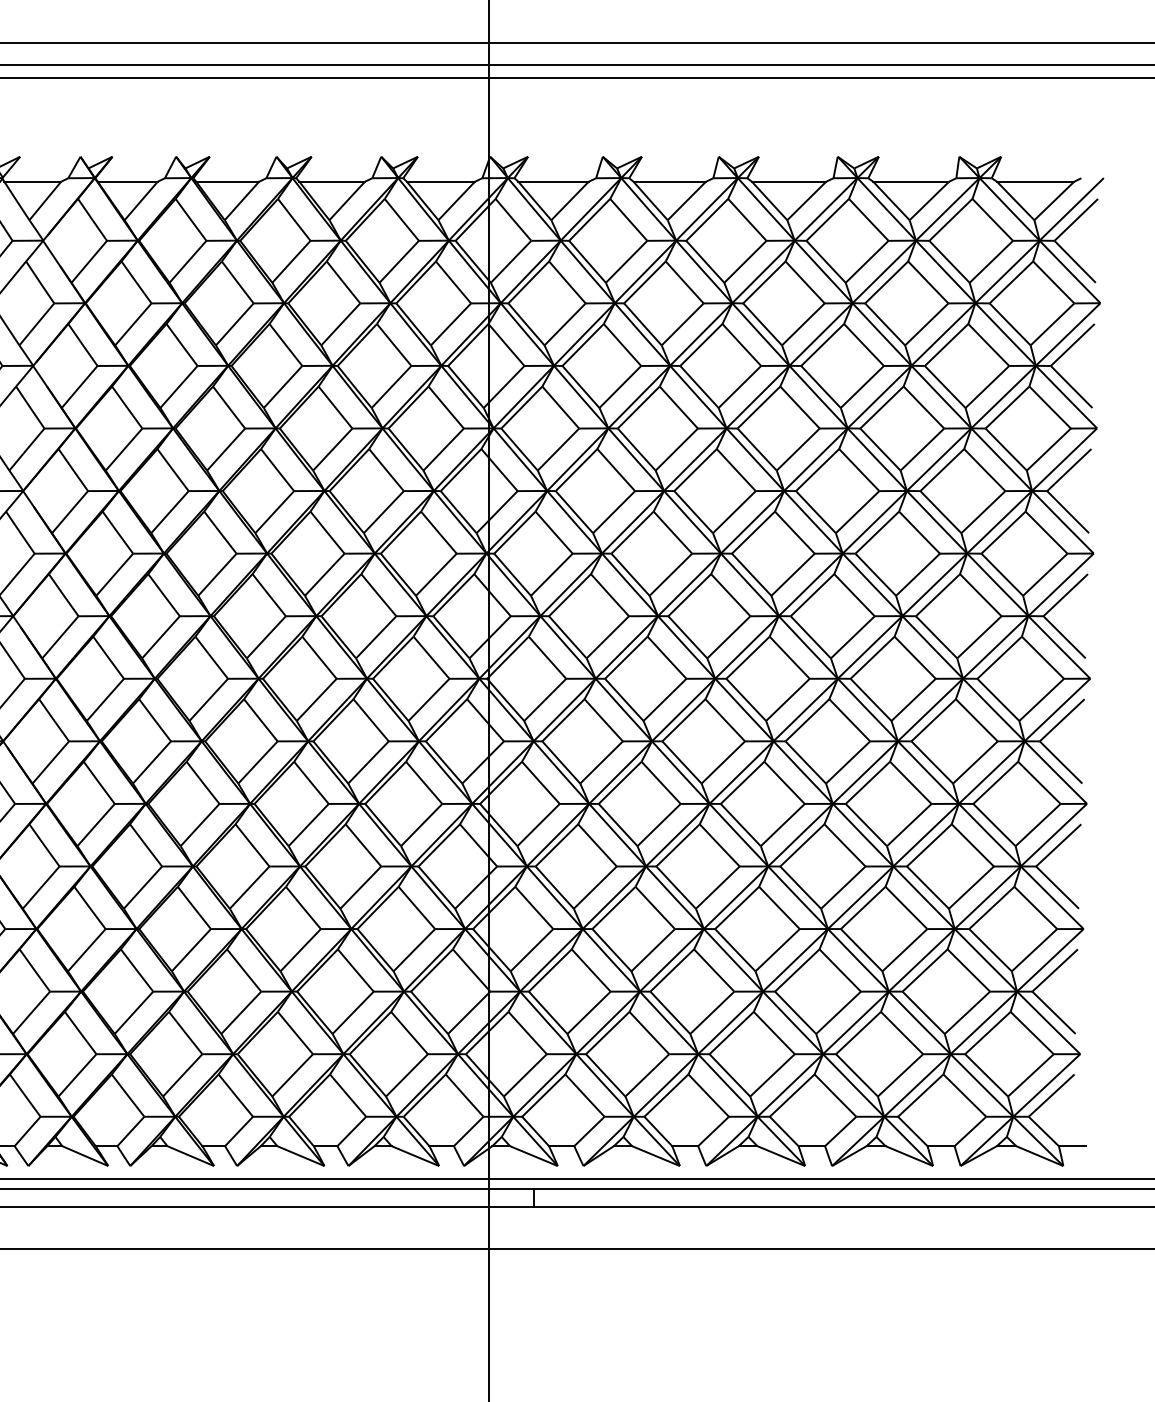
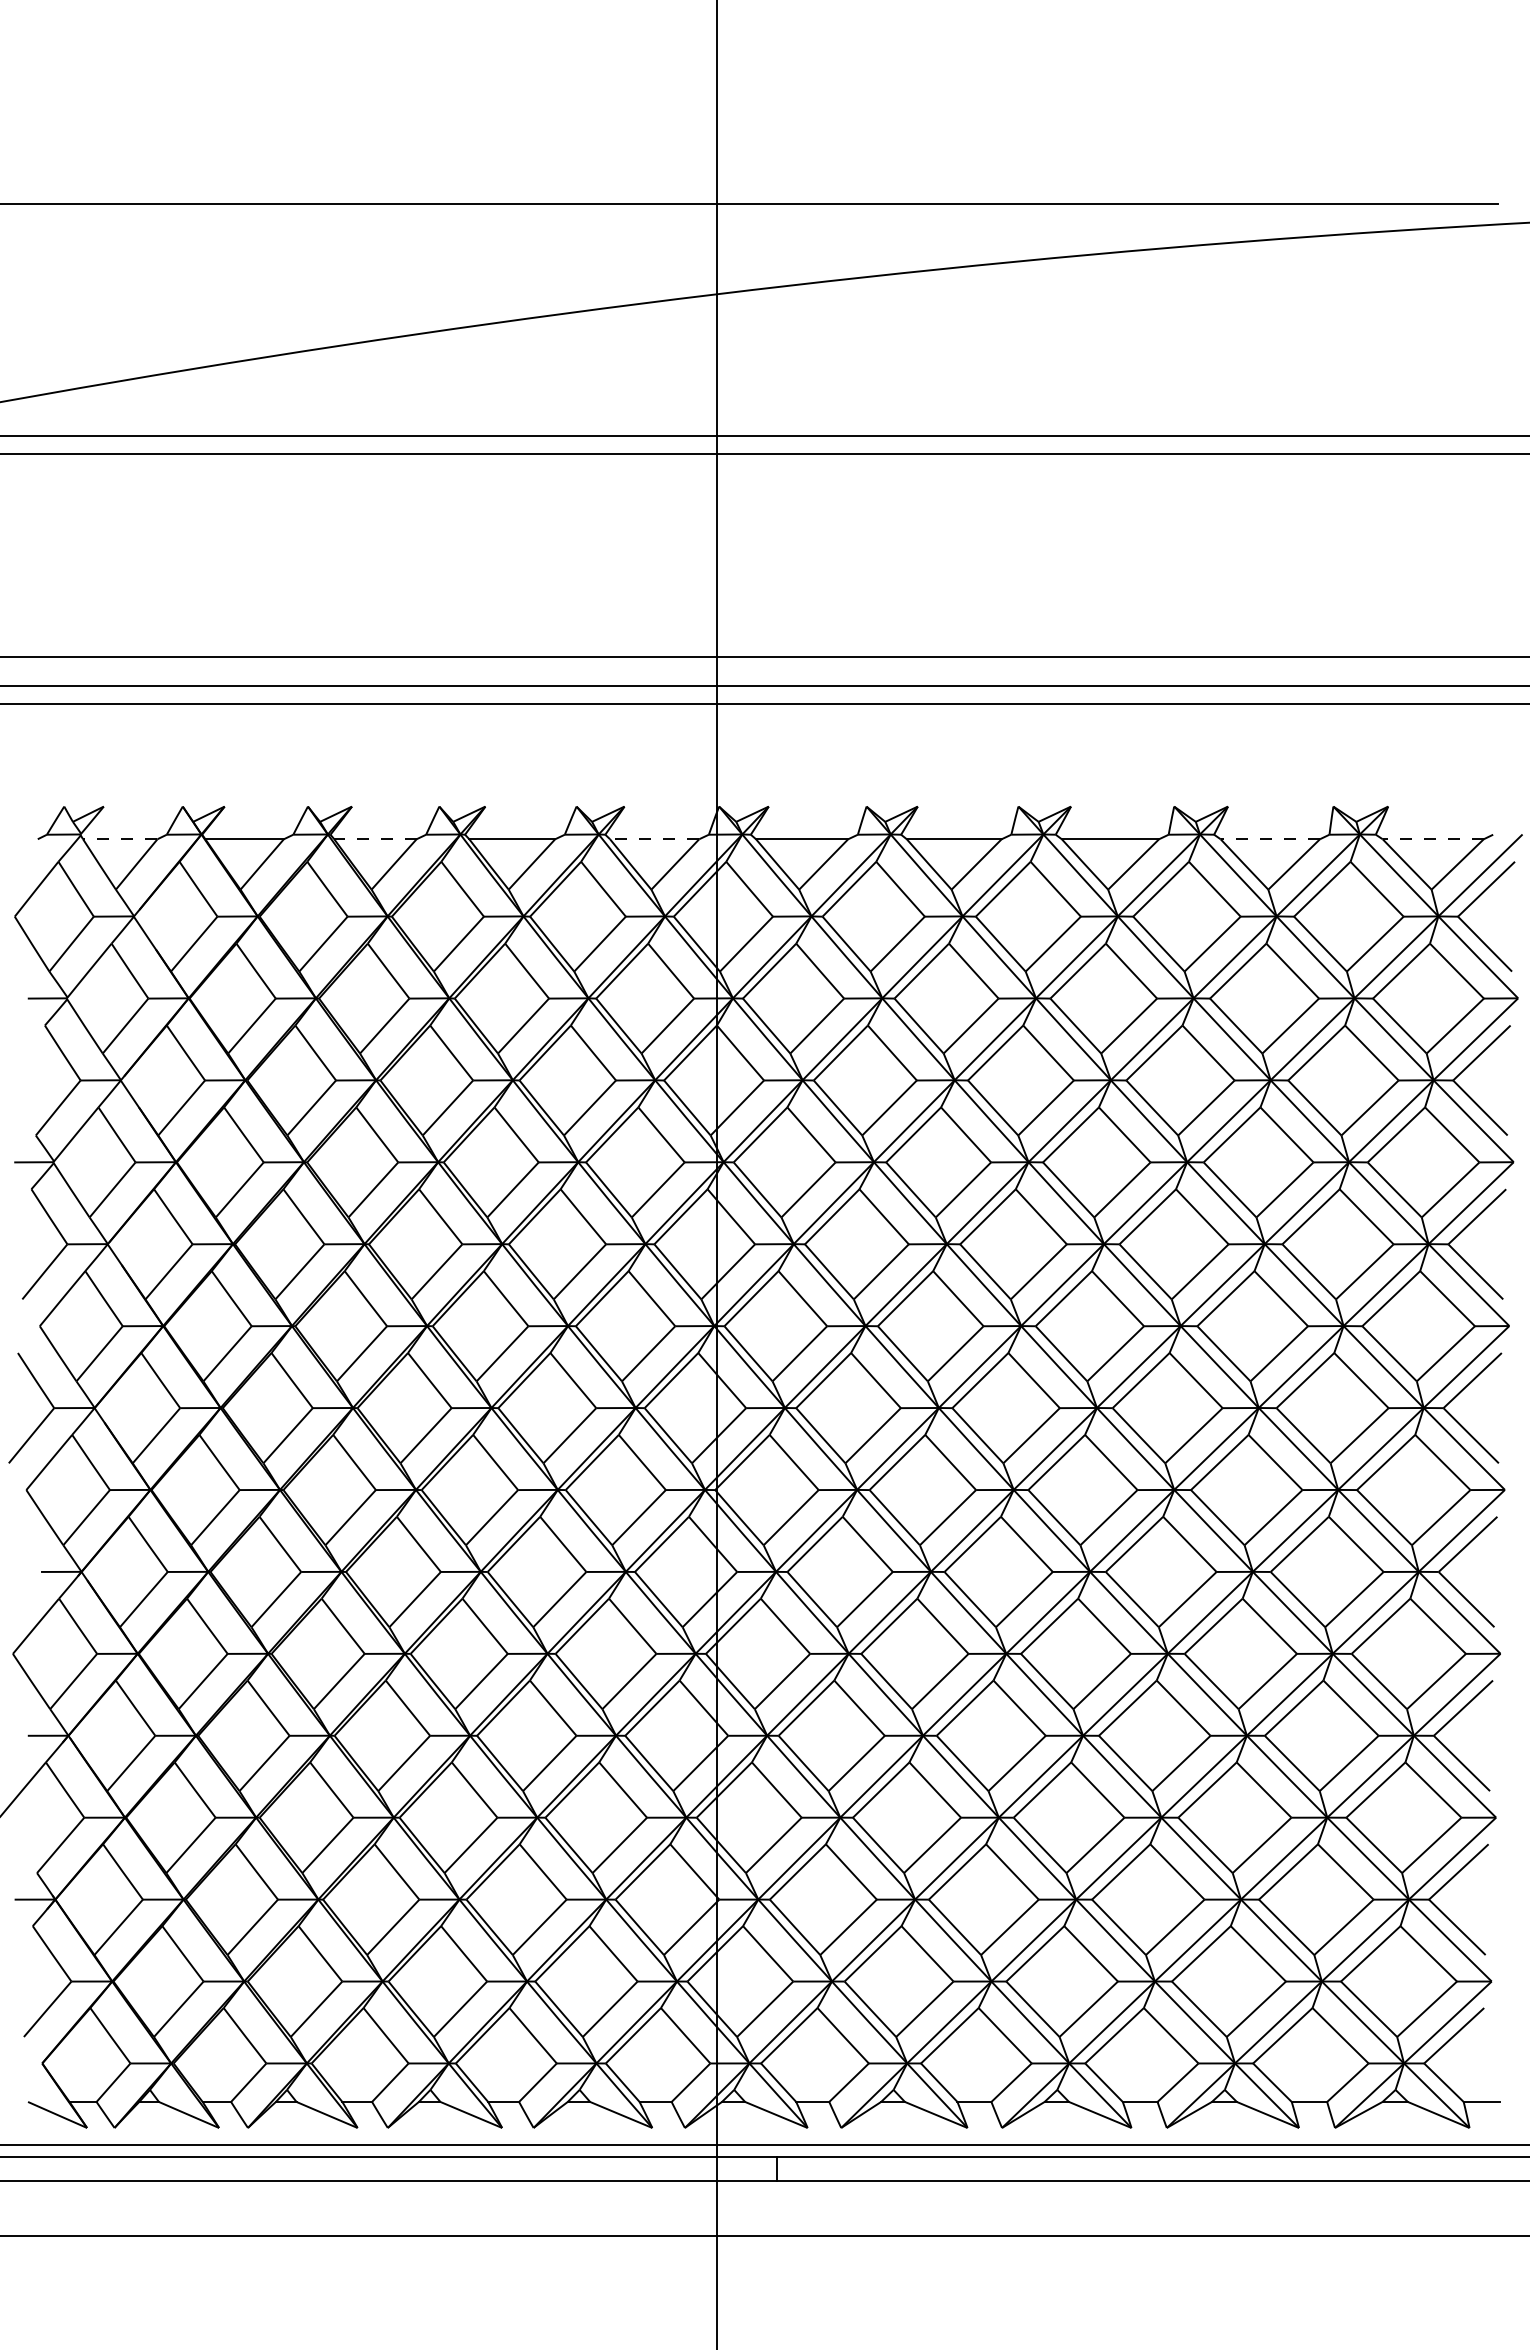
line: (32, 181) -> (119, 839), solid -> dashed
line: (226, 181) -> (374, 839), solid -> dashed
line: (440, 181) -> (654, 839), solid -> dashed
line: (911, 181) -> (1270, 839), solid -> dashed
line: (1035, 181) -> (1433, 839), solid -> dashed

